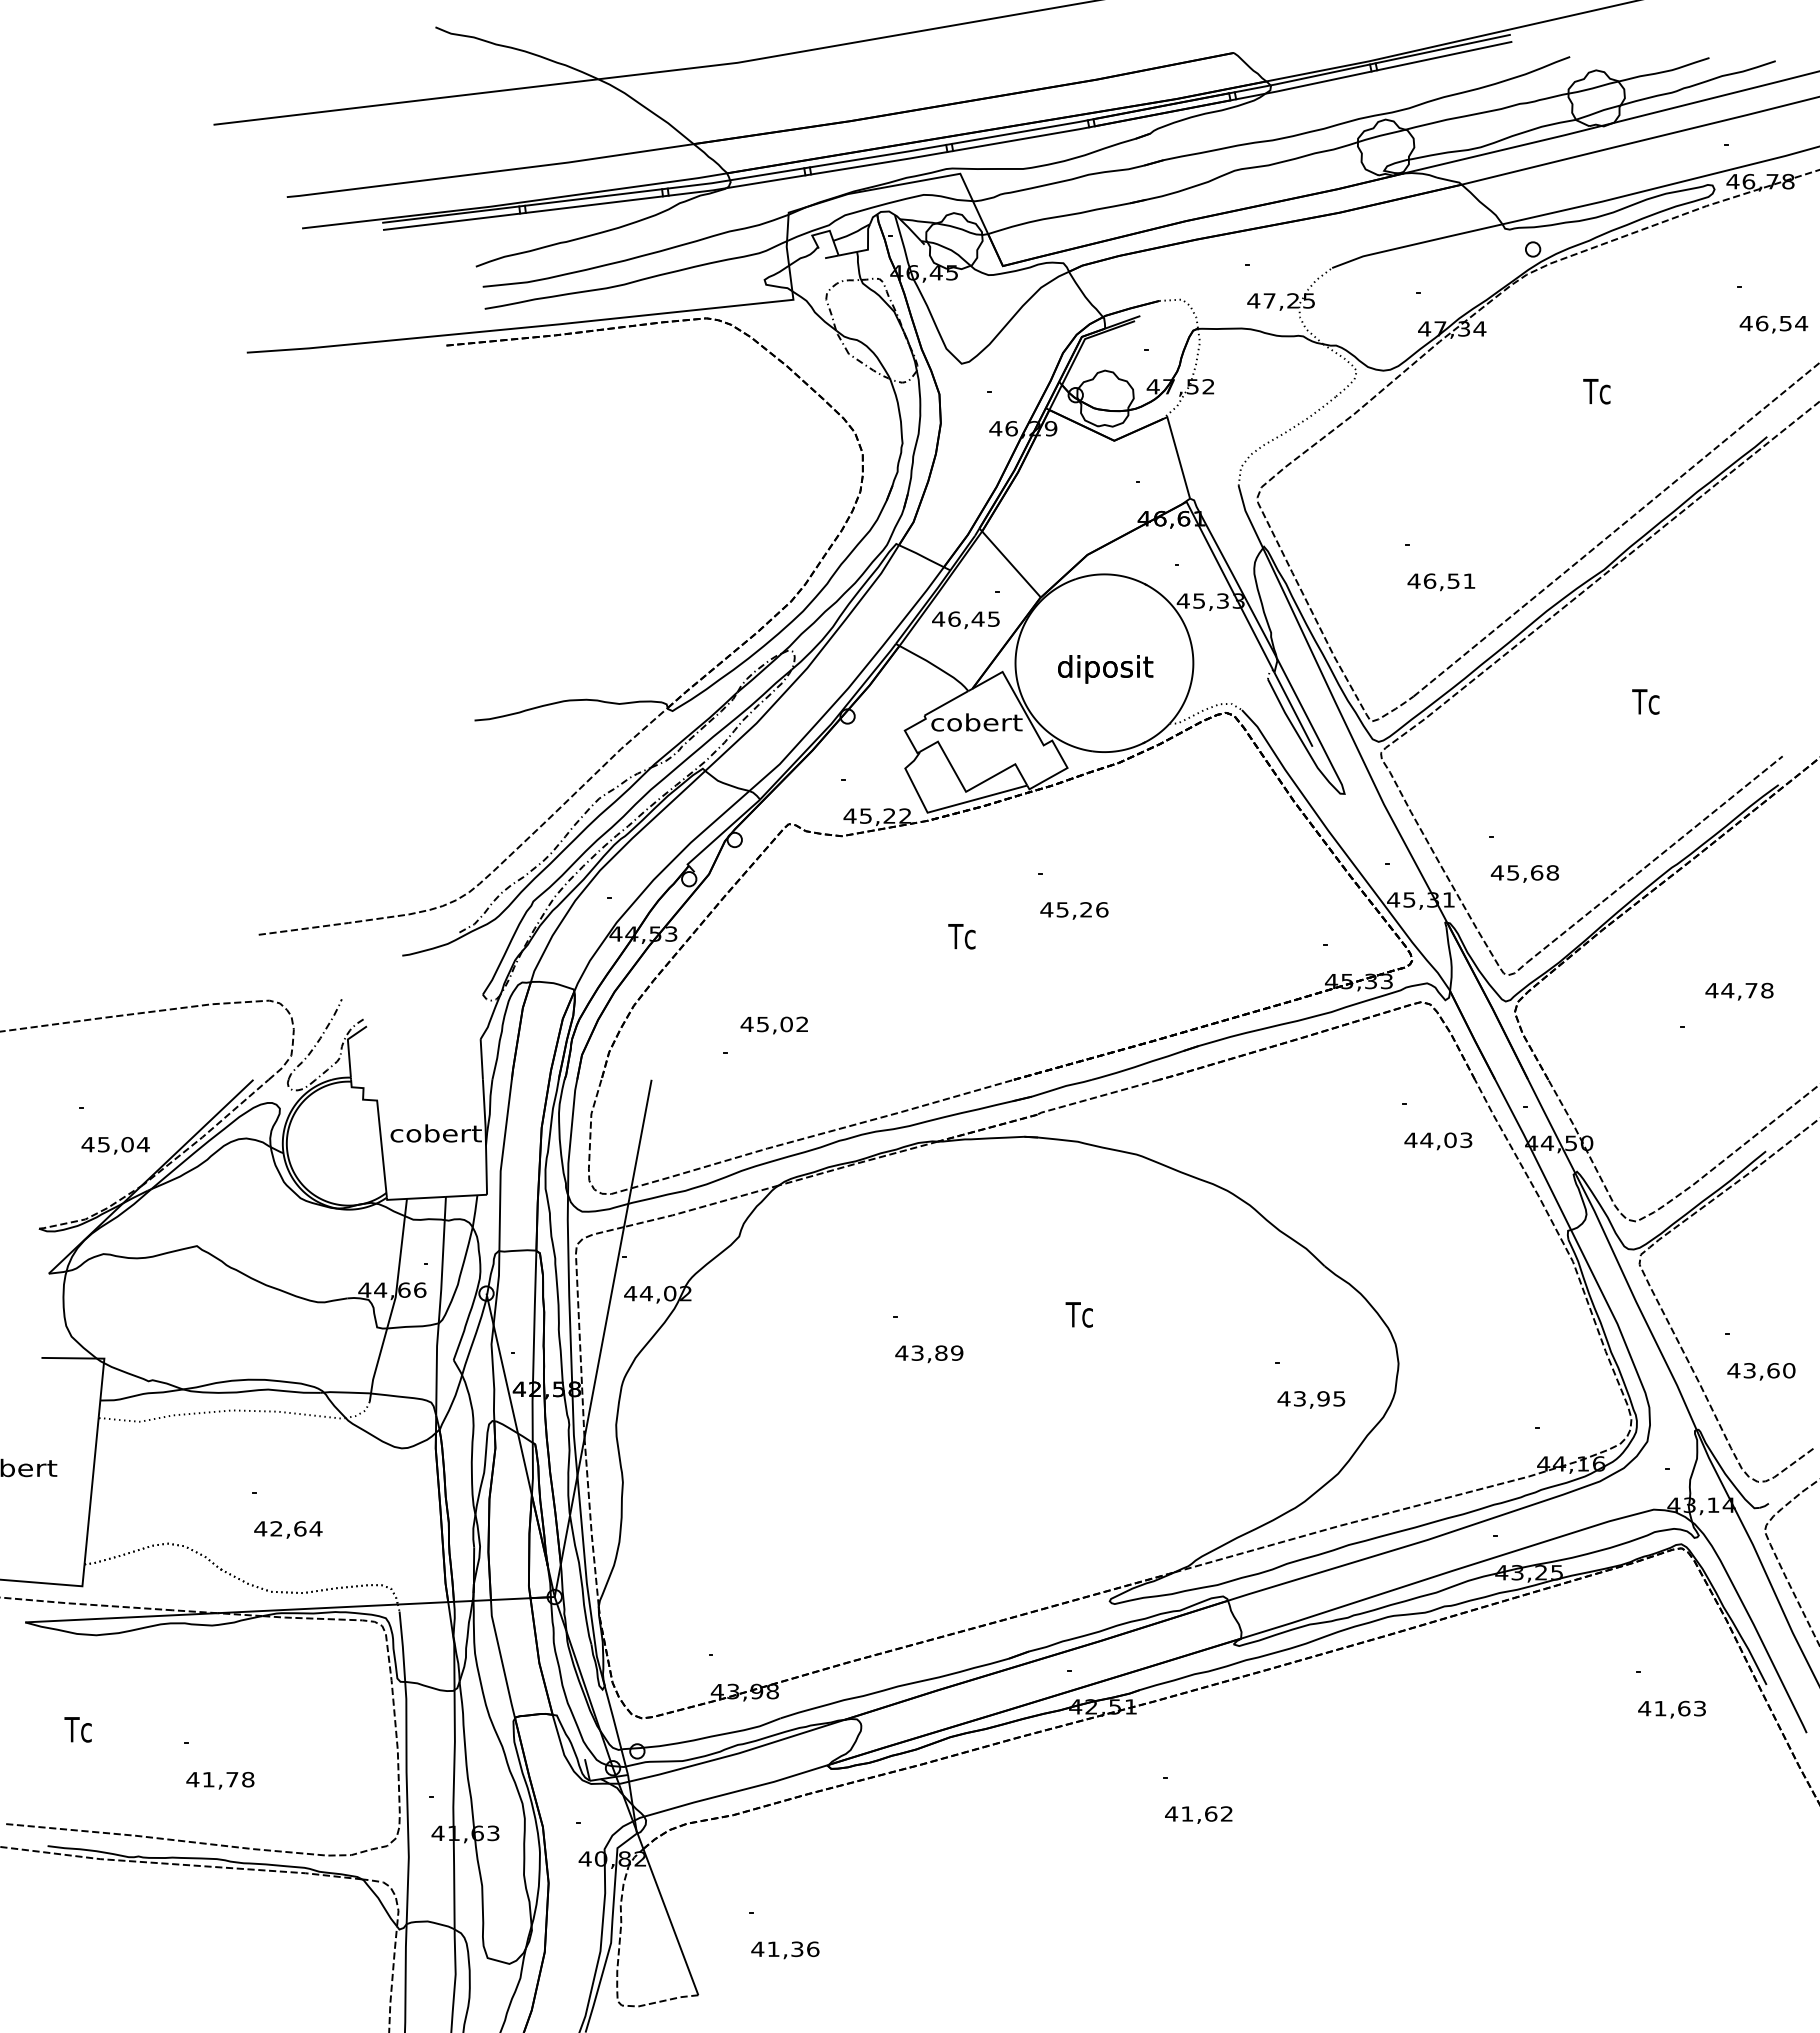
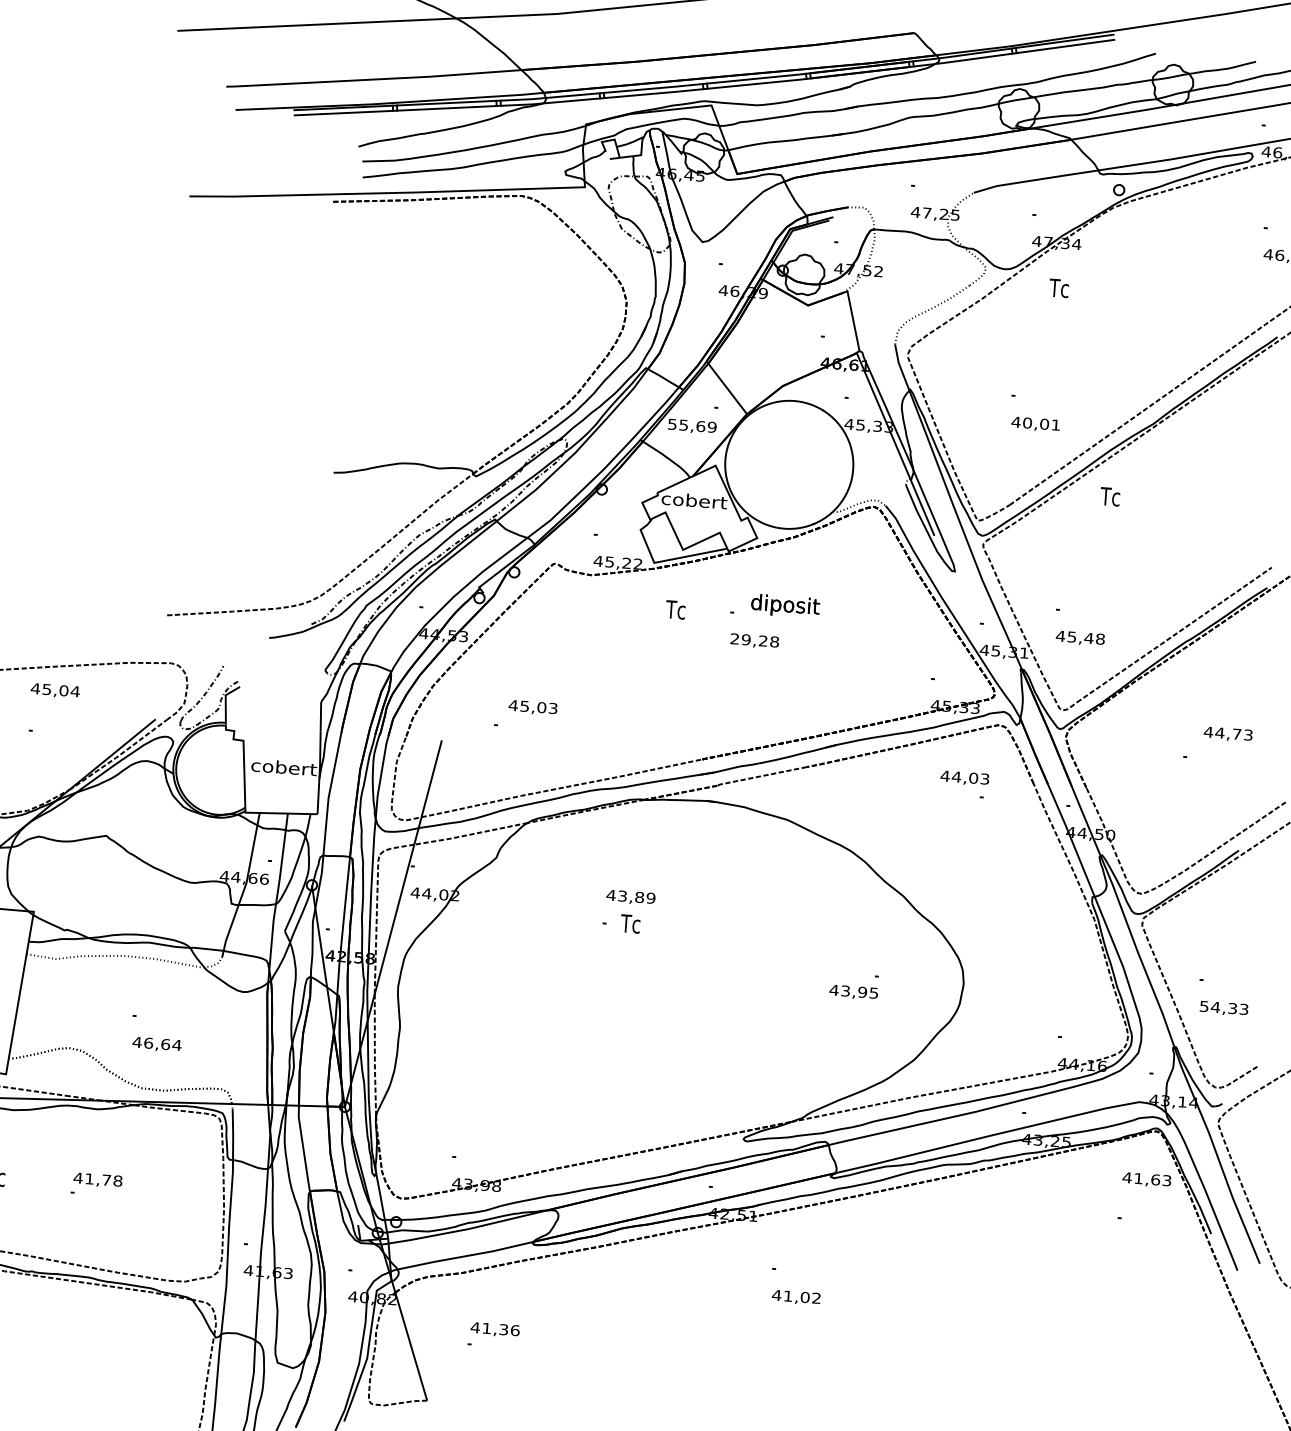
text: (1596, 391) -> (1058, 288), moved
text: (1441, 580) -> (1035, 423), 46,51 -> 40,01
text: (966, 618) -> (692, 425), 46,45 -> 55,69
text: (1105, 669) -> (785, 606), moved
text: (1645, 701) -> (1109, 496), moved
text: (1536, 872) -> (1088, 638), 45,68 -> 45,48
text: (1074, 909) -> (754, 640), 45,26 -> 29,28
text: (961, 936) -> (675, 609), moved
text: (1767, 990) -> (1248, 735), 44,78 -> 44,73
text: (802, 1024) -> (553, 708), 45,02 -> 45,03
text: (1438, 1141) -> (964, 778), moved
text: (115, 1145) -> (55, 690), moved
text: (1078, 1314) -> (629, 923), moved
text: (929, 1354) -> (631, 897), moved
text: (1761, 1370) -> (1224, 1007), 43,60 -> 54,33
text: (1311, 1399) -> (853, 992), moved
text: (276, 1528) -> (148, 1042), 42,64 -> 46,64
text: (1671, 1709) -> (1146, 1179), moved
text: (220, 1780) -> (98, 1180), moved
text: (1211, 1813) -> (805, 1297), 41,62 -> 41,02
text: (785, 1950) -> (495, 1329), moved

